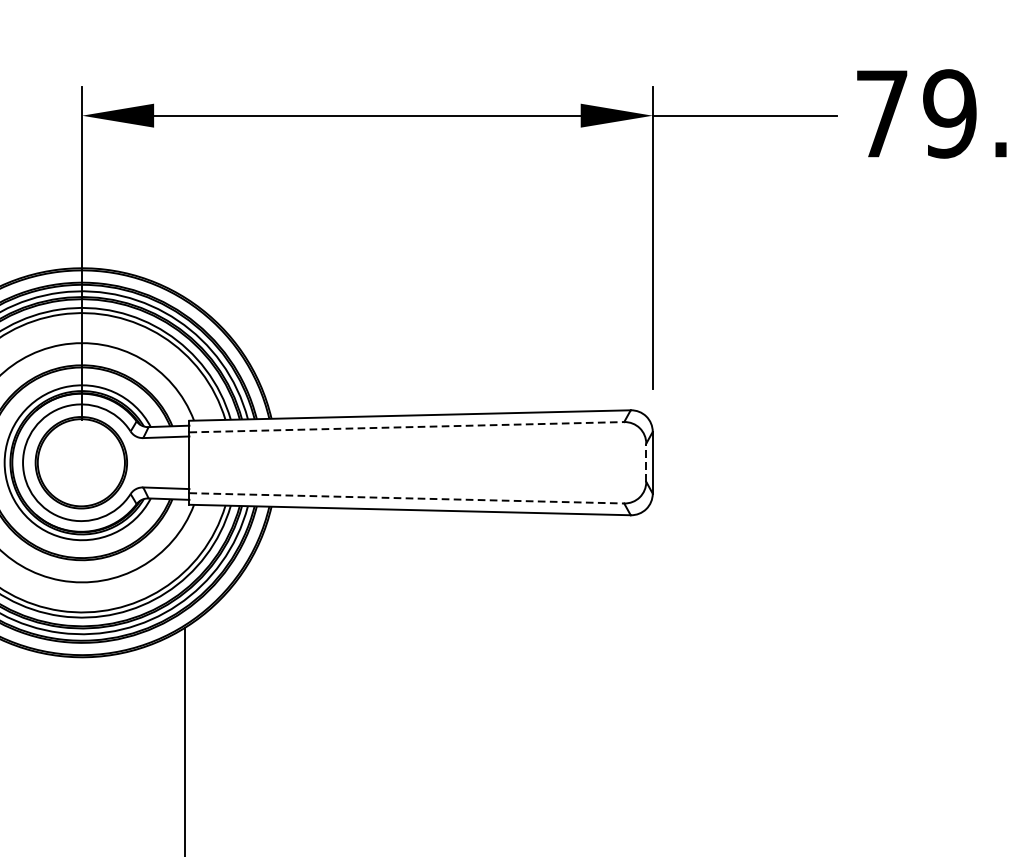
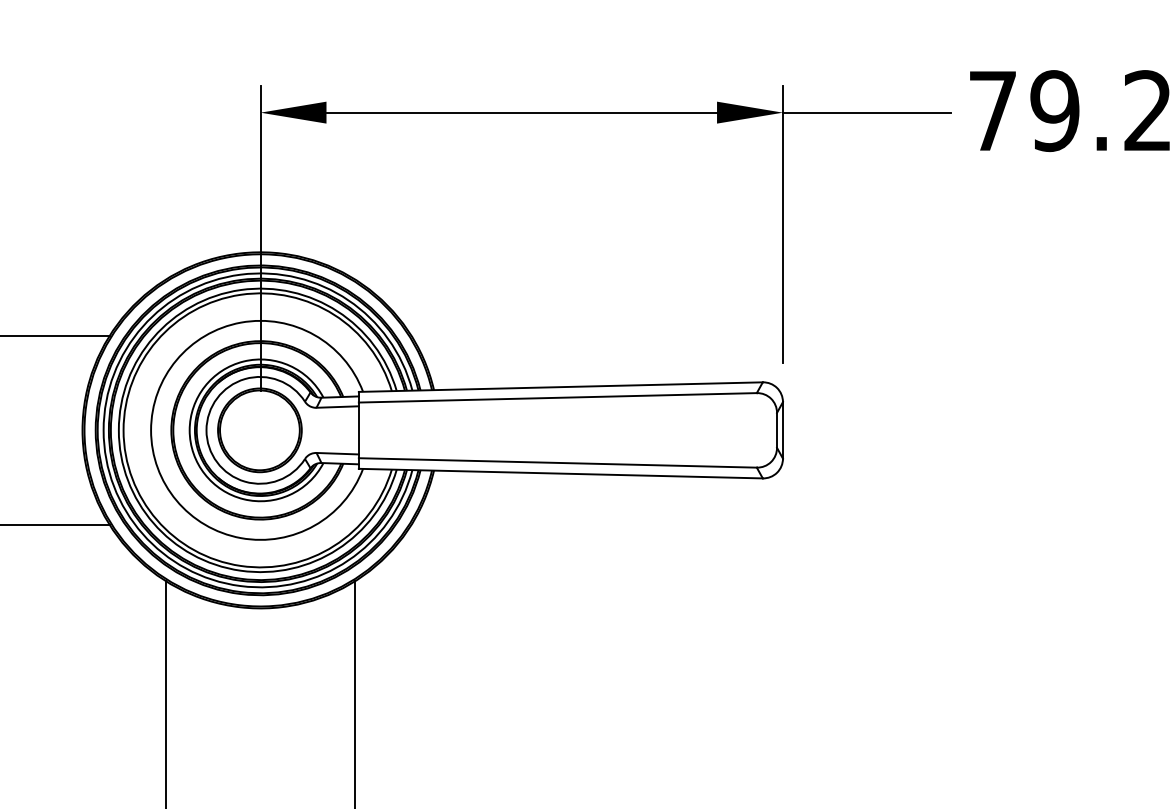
line: (407, 426) -> (558, 397), dashed -> solid
line: (646, 462) -> (777, 430), dashed -> solid
line: (407, 497) -> (558, 462), dashed -> solid

